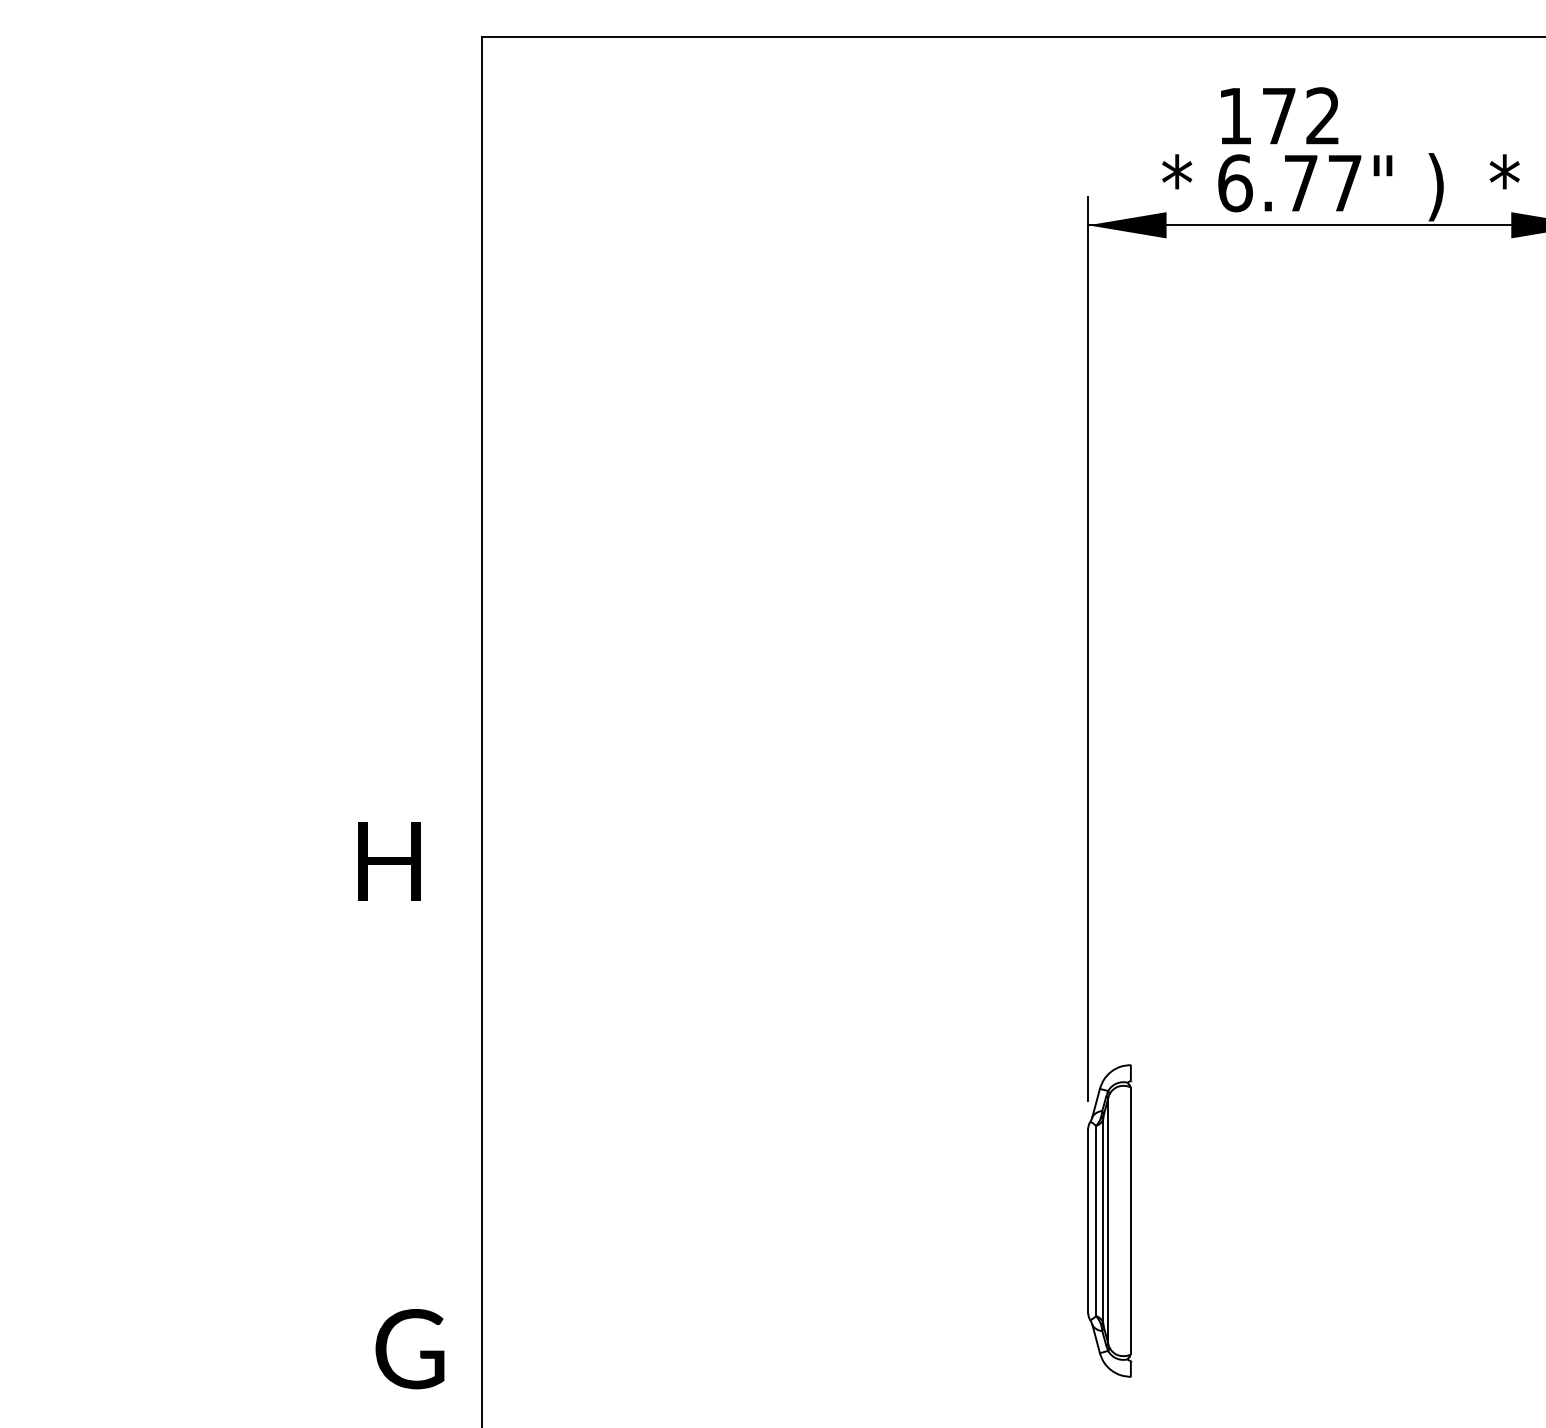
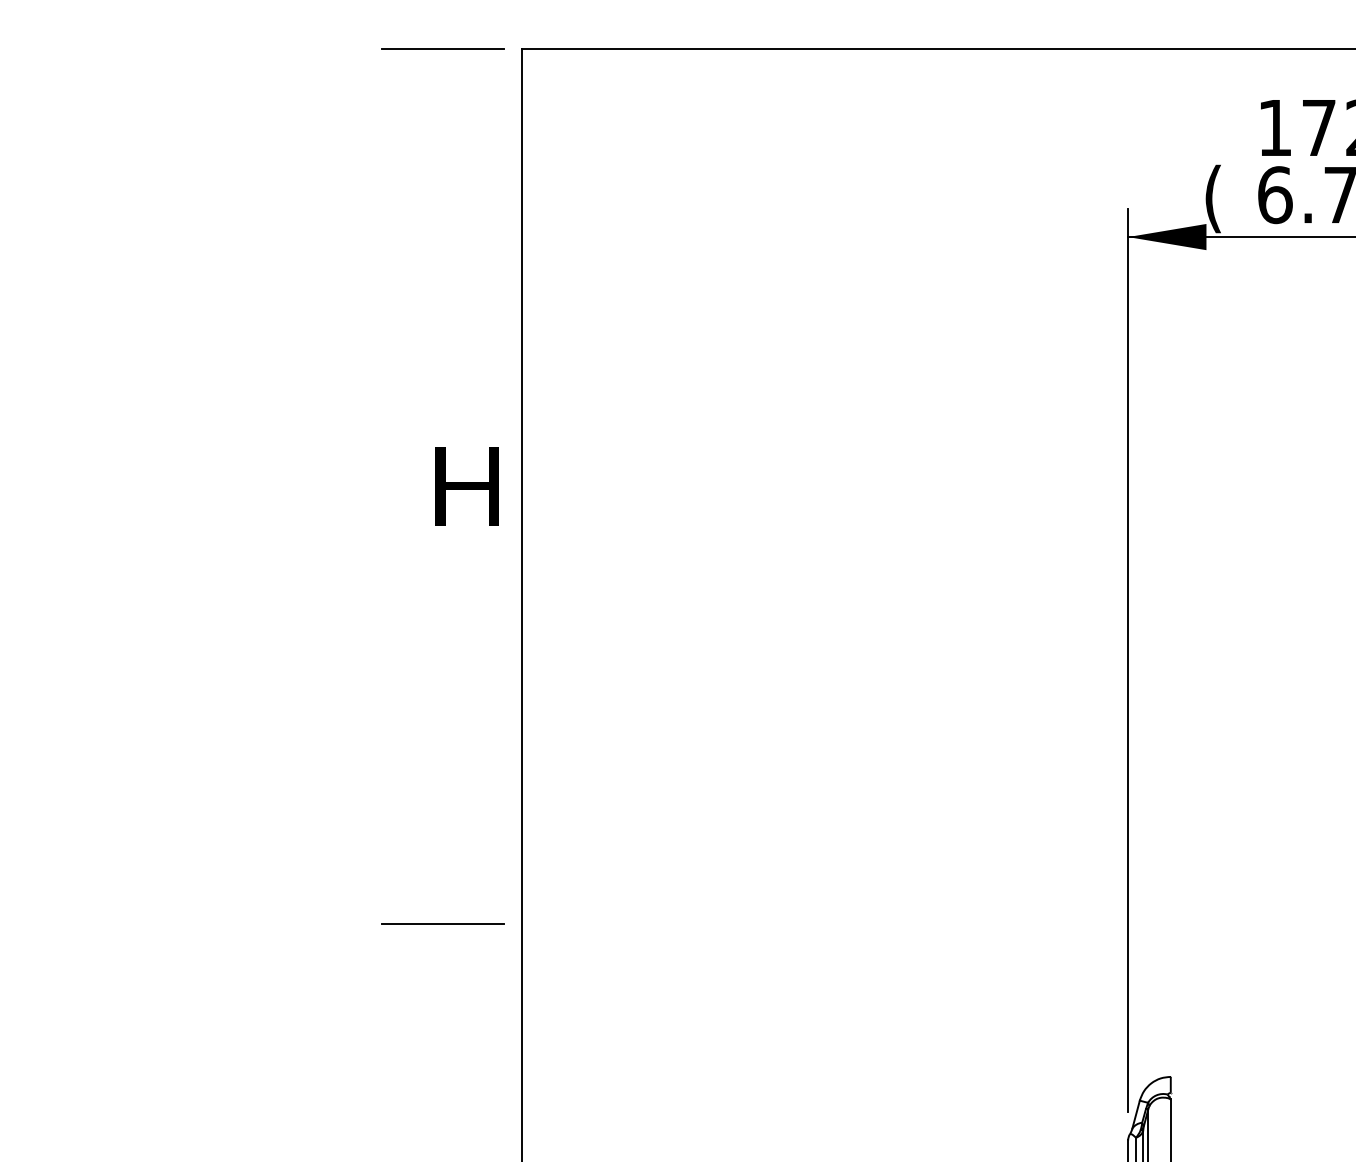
line: (402, 37) -> (442, 49), added
text: (1177, 187) -> (1217, 199), * -> (
text: (389, 861) -> (467, 486), moved
line: (402, 911) -> (442, 923), added

